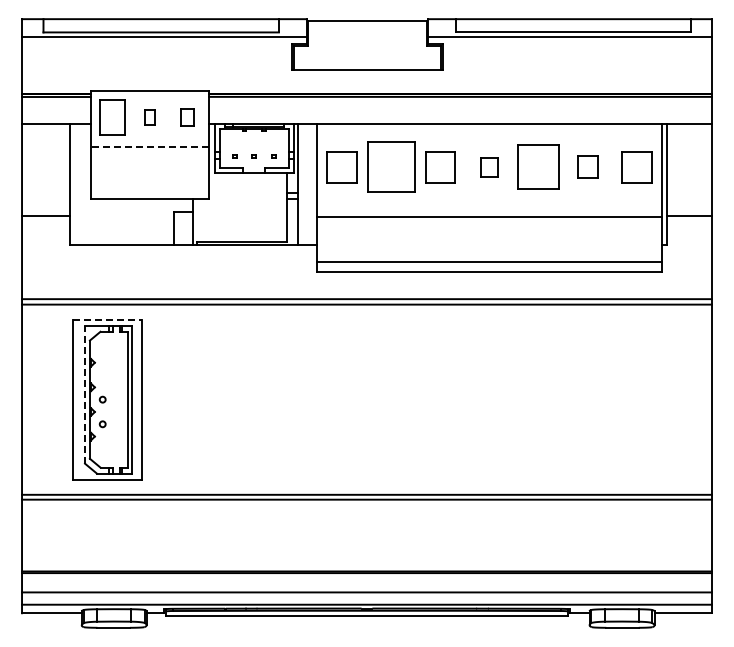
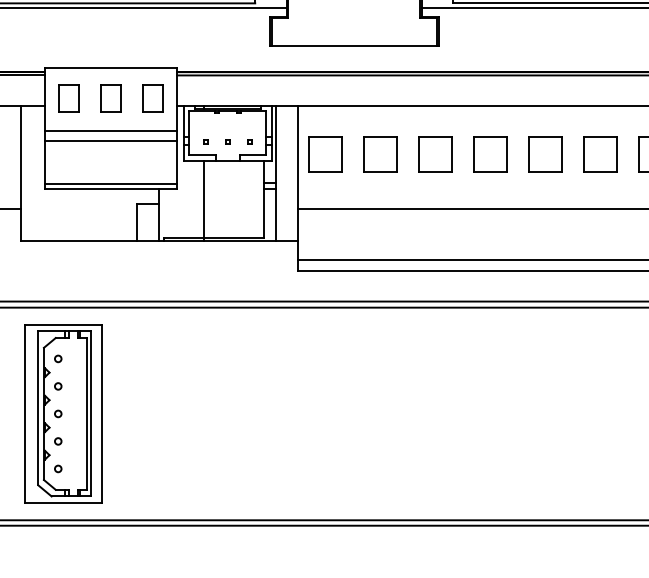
part: (112, 117) -> (69, 98), size x0.71
part: (149, 117) -> (110, 98), size x1.67
part: (187, 117) -> (153, 98), size x1.43
line: (149, 146) -> (110, 130), dashed -> solid
line: (149, 155) -> (110, 140), added
part: (390, 167) -> (379, 154), size x0.62
part: (489, 167) -> (490, 154), size x1.67
part: (538, 167) -> (545, 154), size x0.71
part: (587, 167) -> (600, 154), size x1.43
line: (149, 193) -> (110, 183), added
line: (232, 209) -> (203, 201), added
line: (107, 319) -> (63, 324), dashed -> solid
circle: (102, 350) -> (58, 358), added
circle: (102, 374) -> (58, 385), added
line: (85, 394) -> (38, 408), dashed -> solid
circle: (102, 448) -> (58, 468), added

